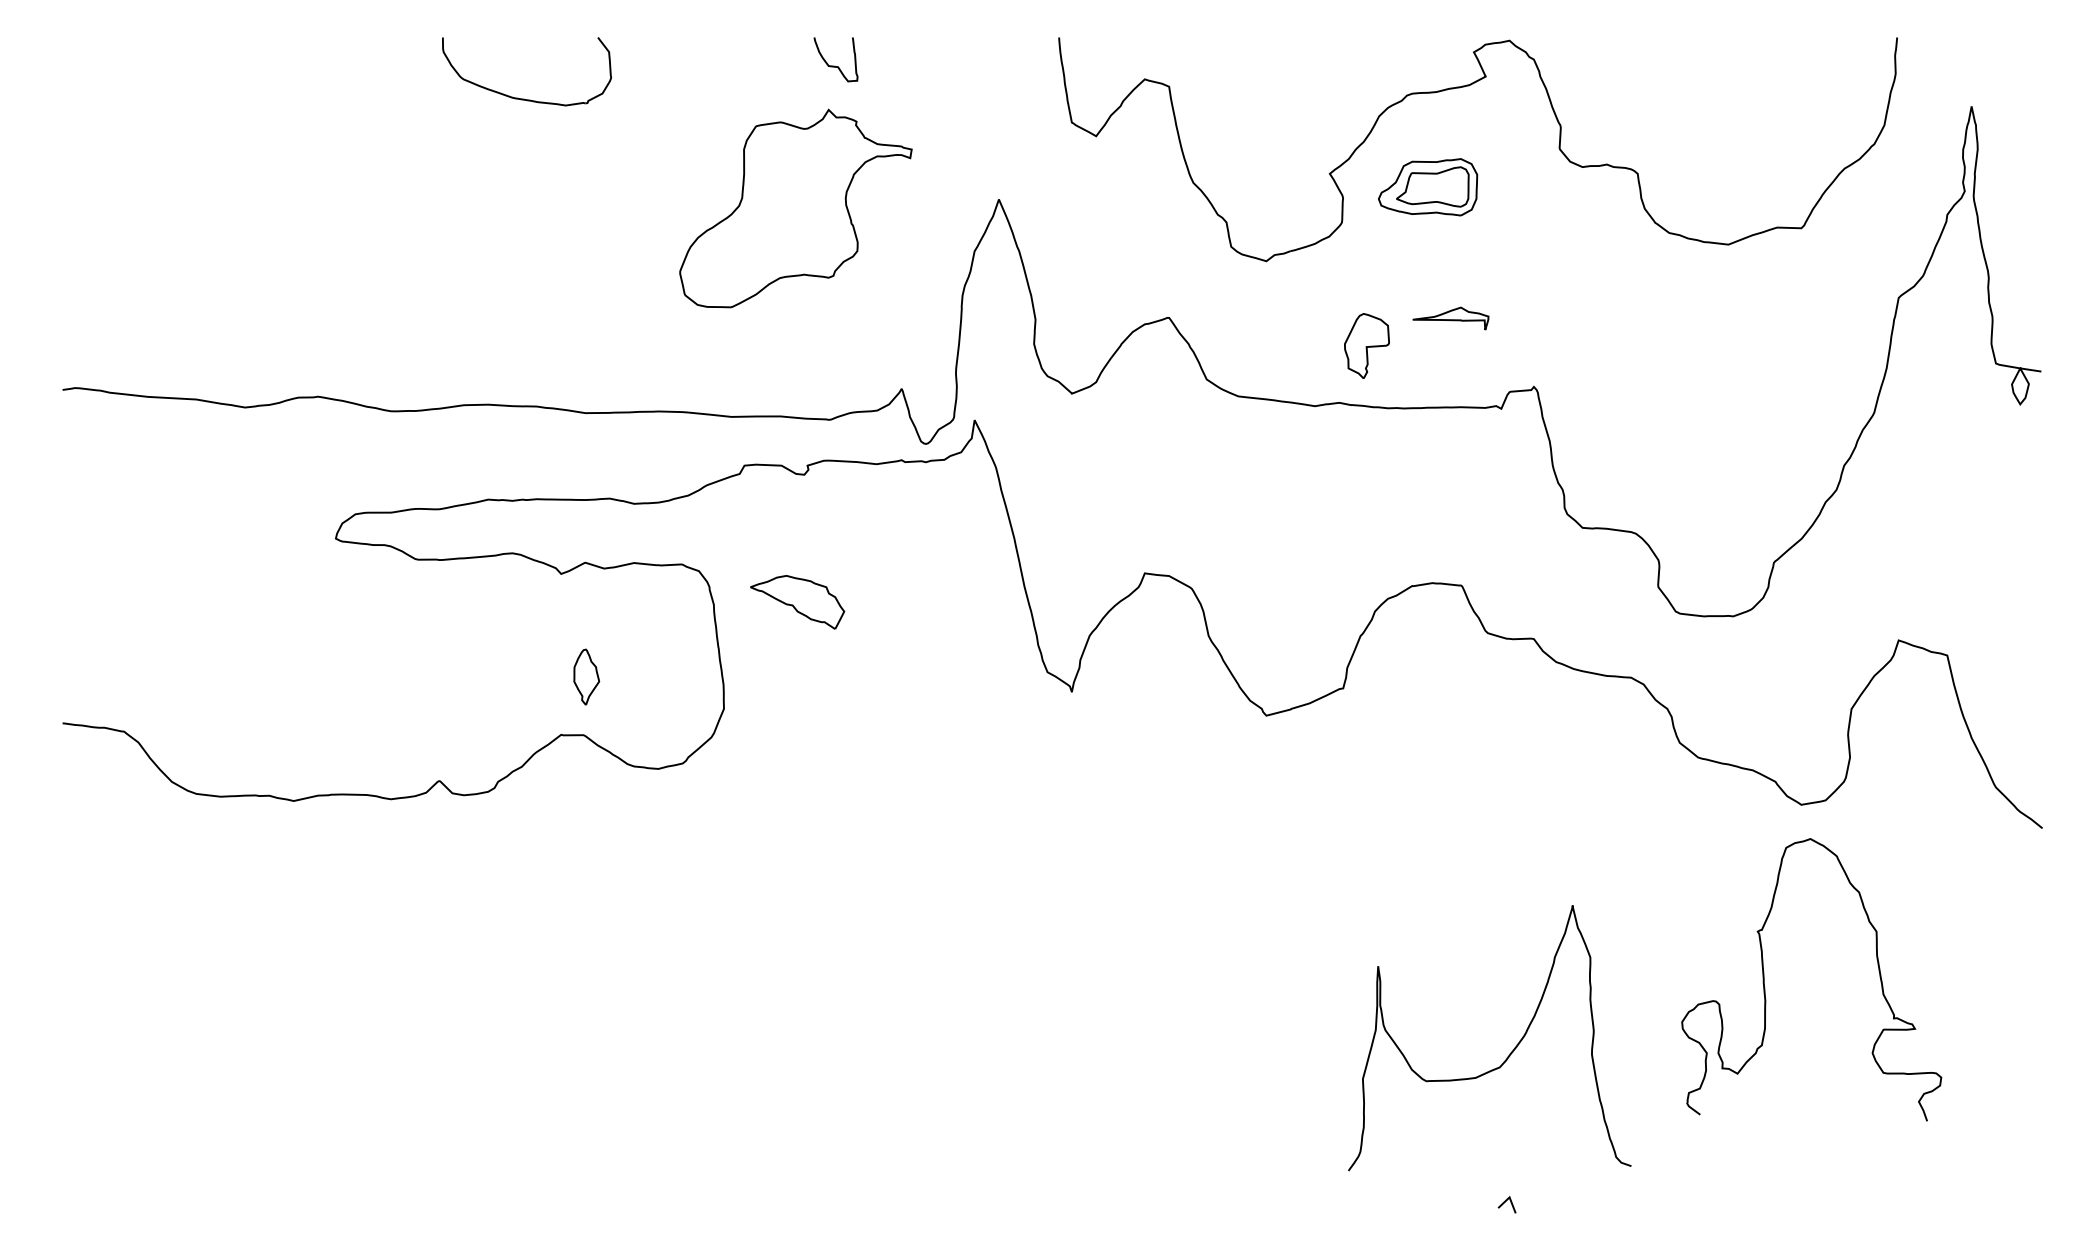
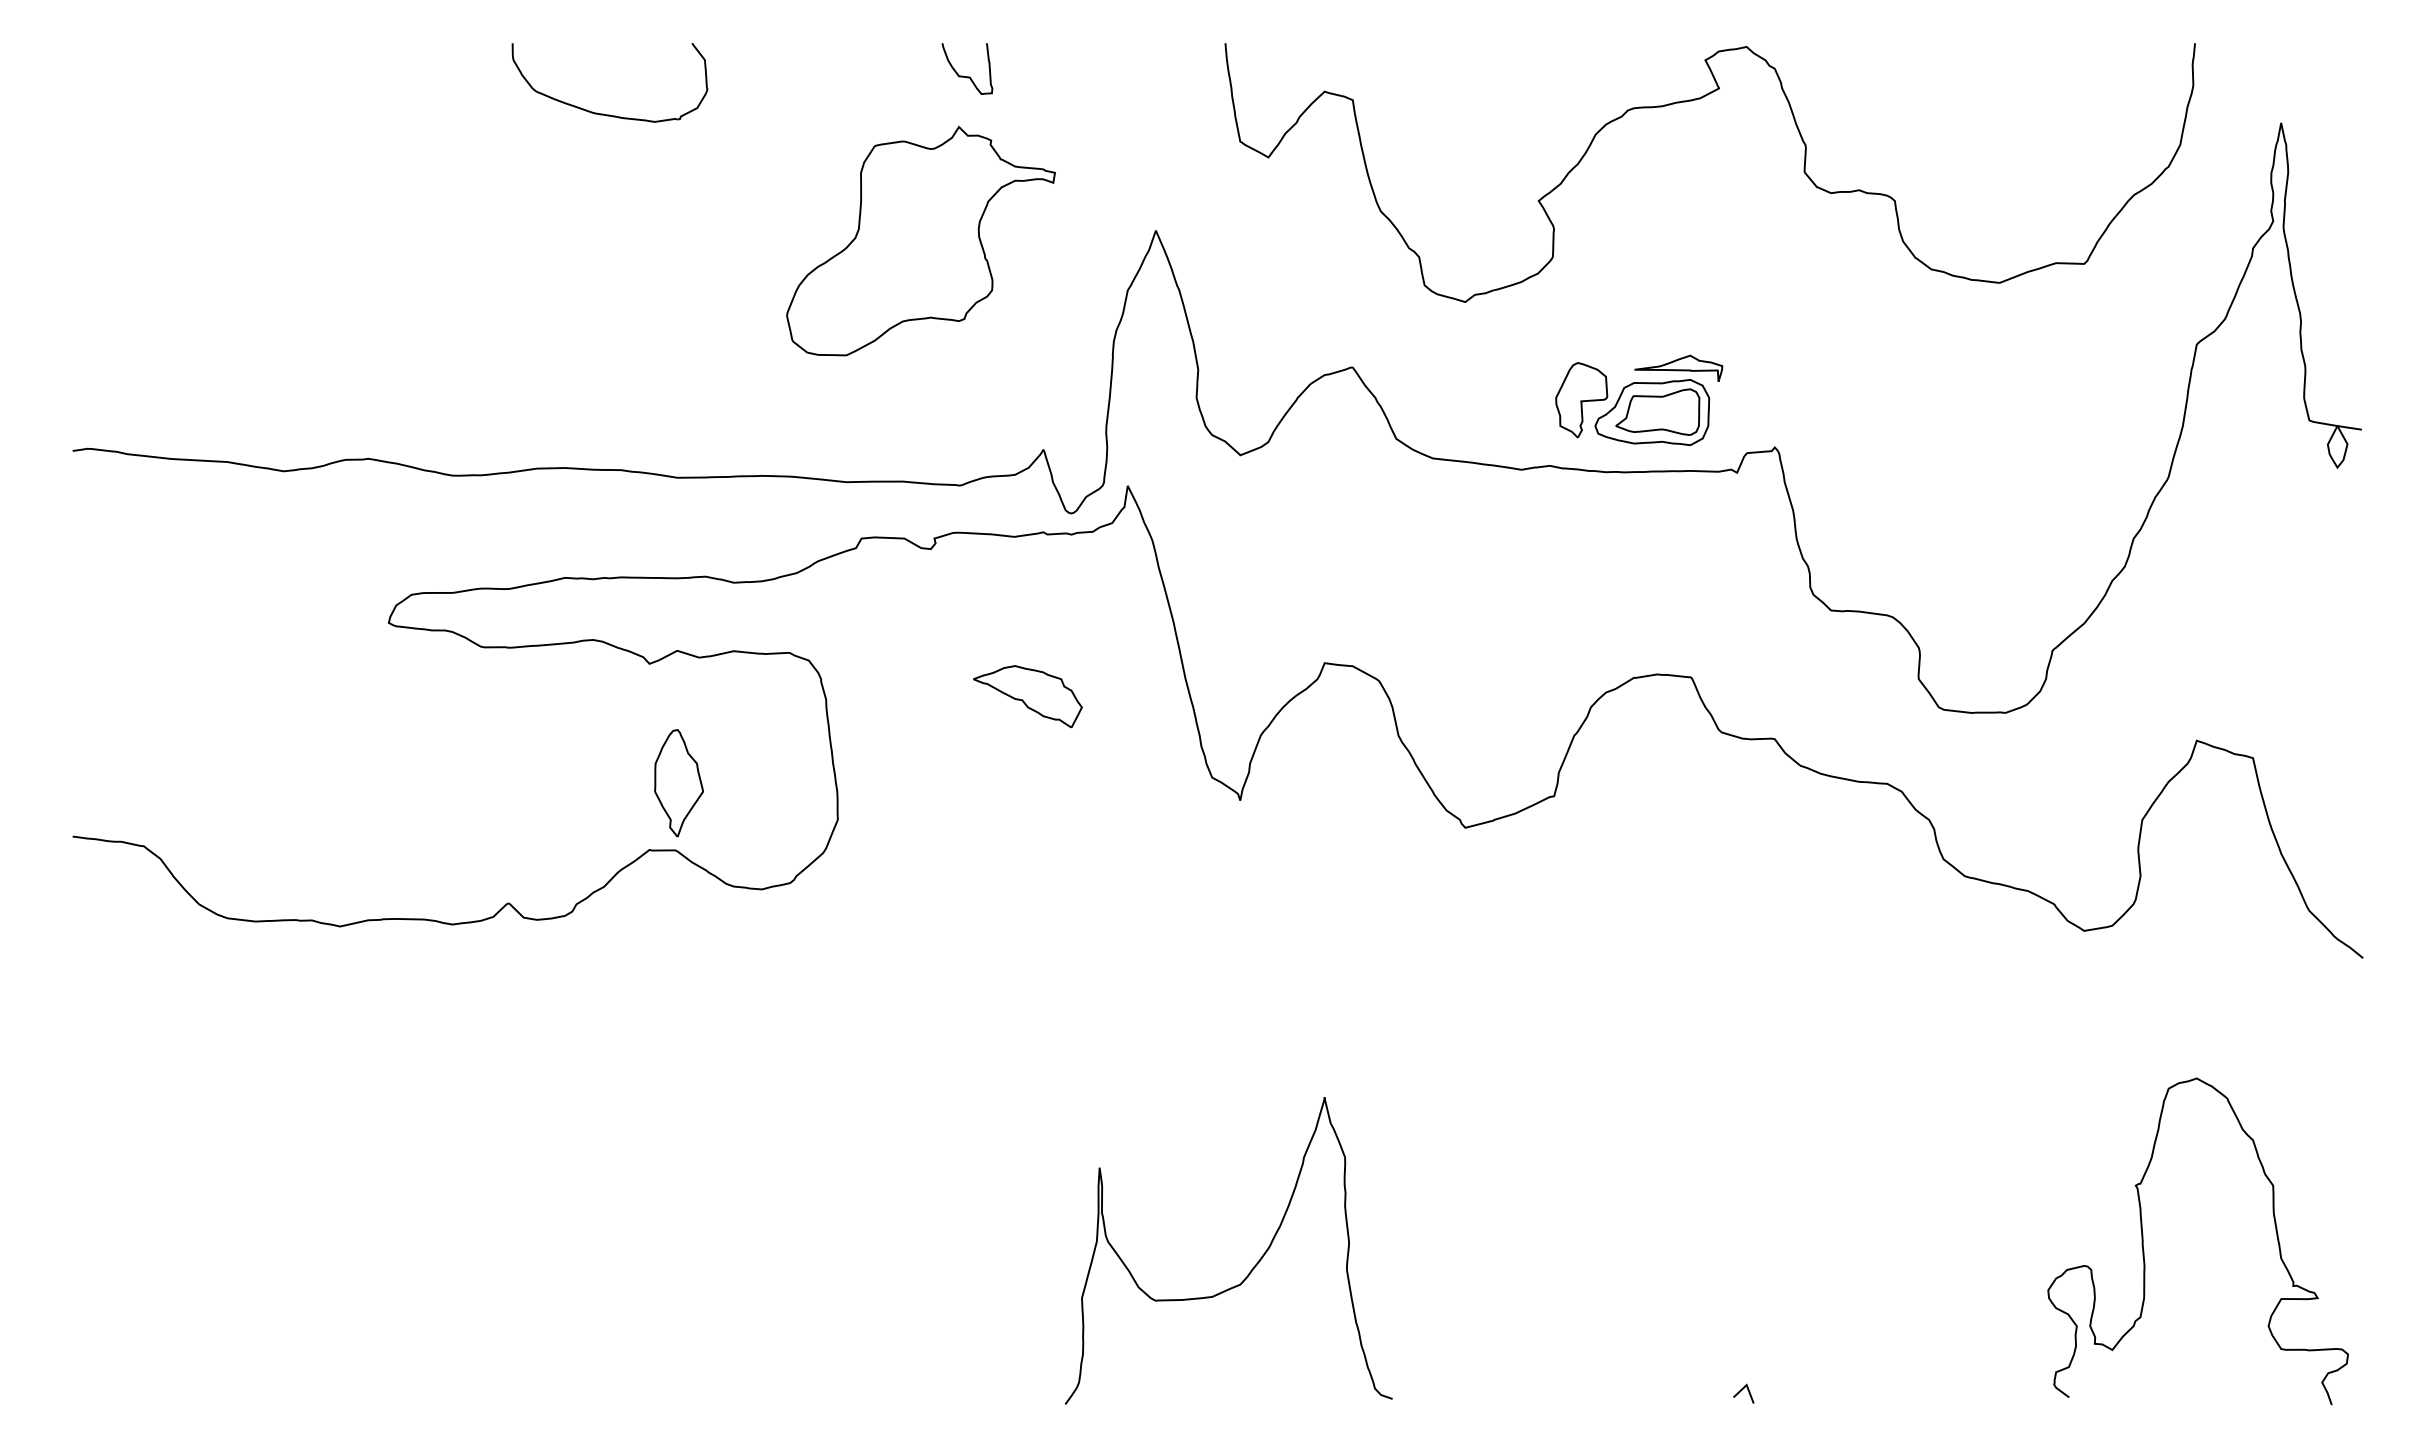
part: (1428, 187) -> (1652, 412), moved
part: (797, 602) -> (1027, 696), moved
part: (586, 677) -> (678, 783), size x1.67
curve: (1765, 987) -> (2144, 1250), moved
curve: (1511, 1051) -> (1253, 1266), moved

